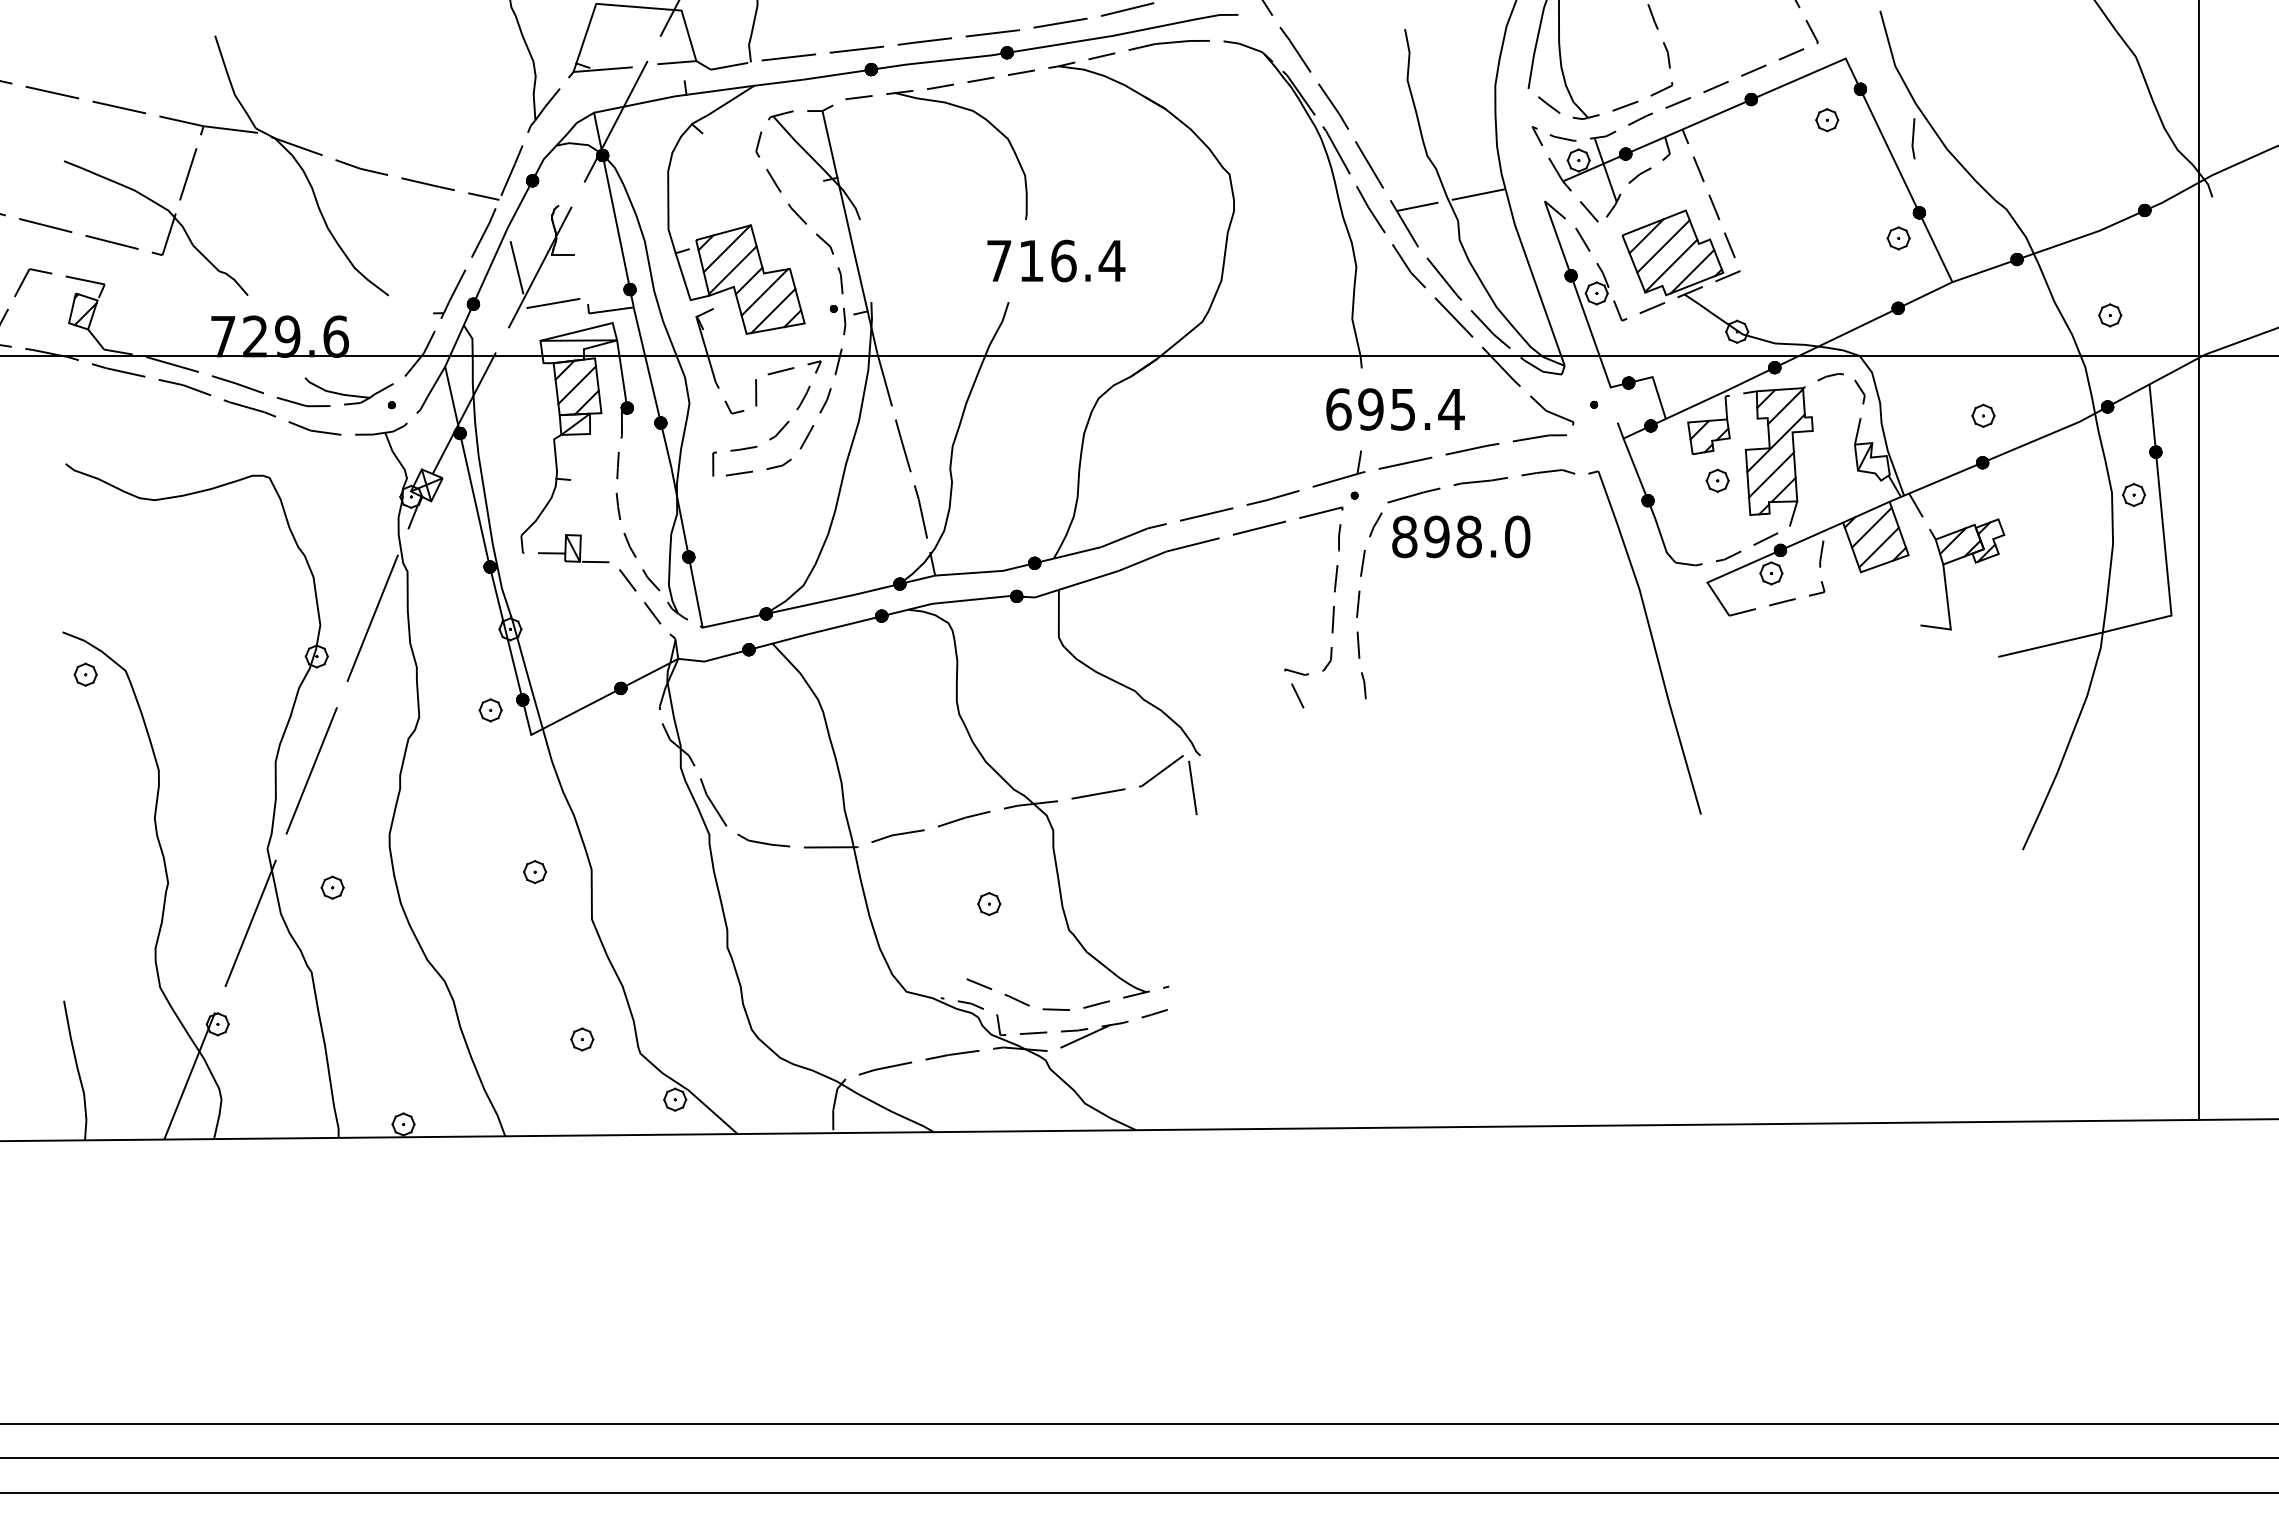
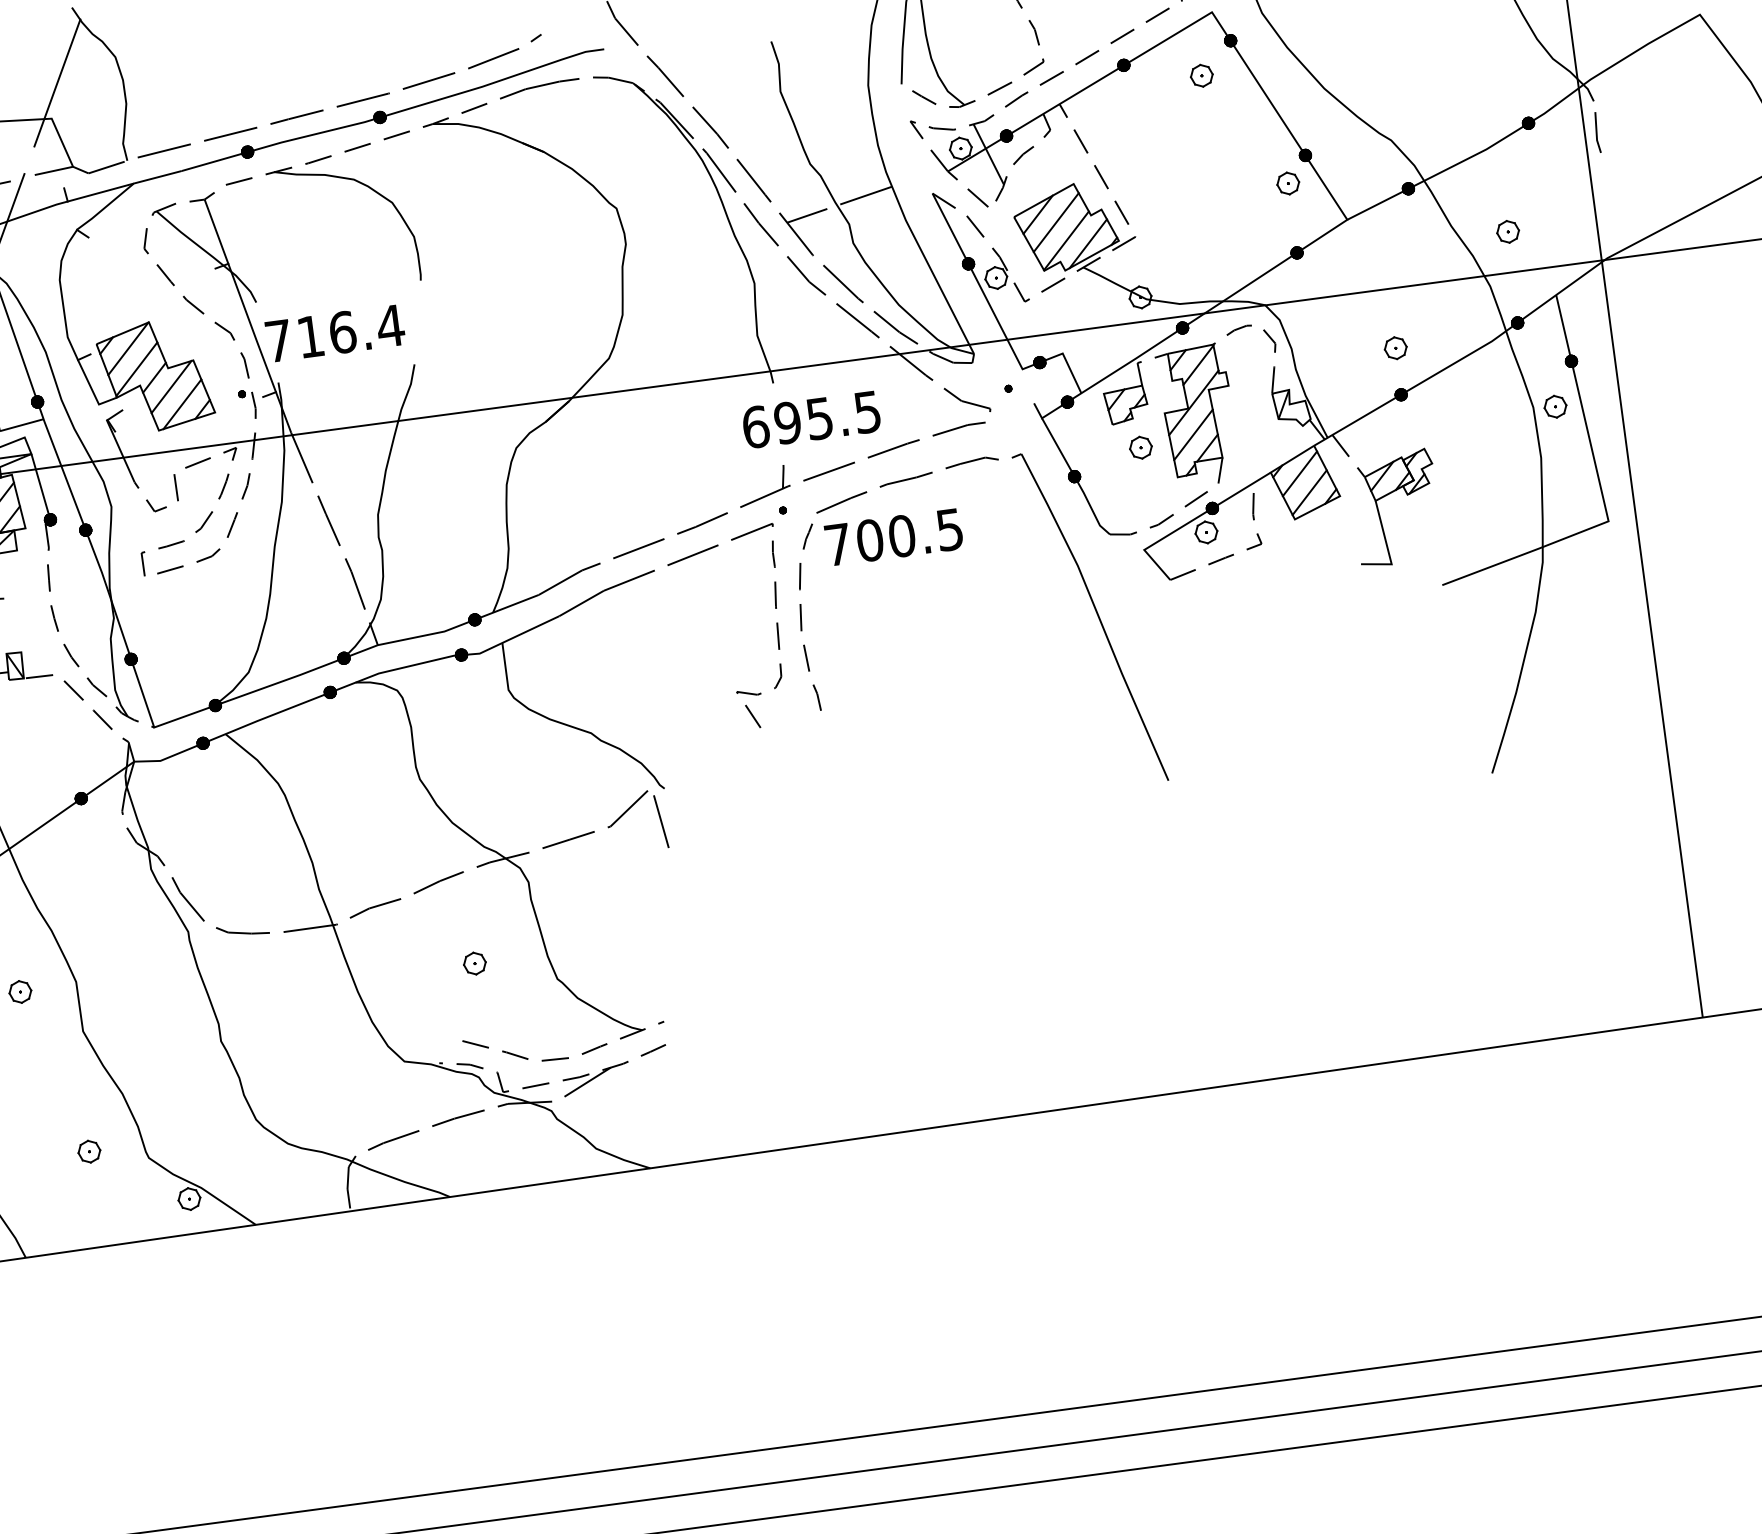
line: (1913, 138) -> (1597, 132), moved
text: (1056, 260) -> (335, 332), moved
text: (1451, 409) -> (867, 412), 695.4 -> 695.5
text: (1461, 536) -> (894, 536), 898.0 -> 700.5

